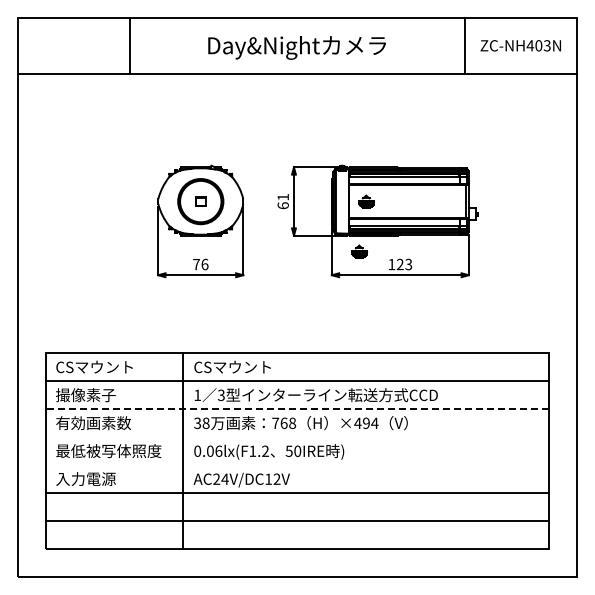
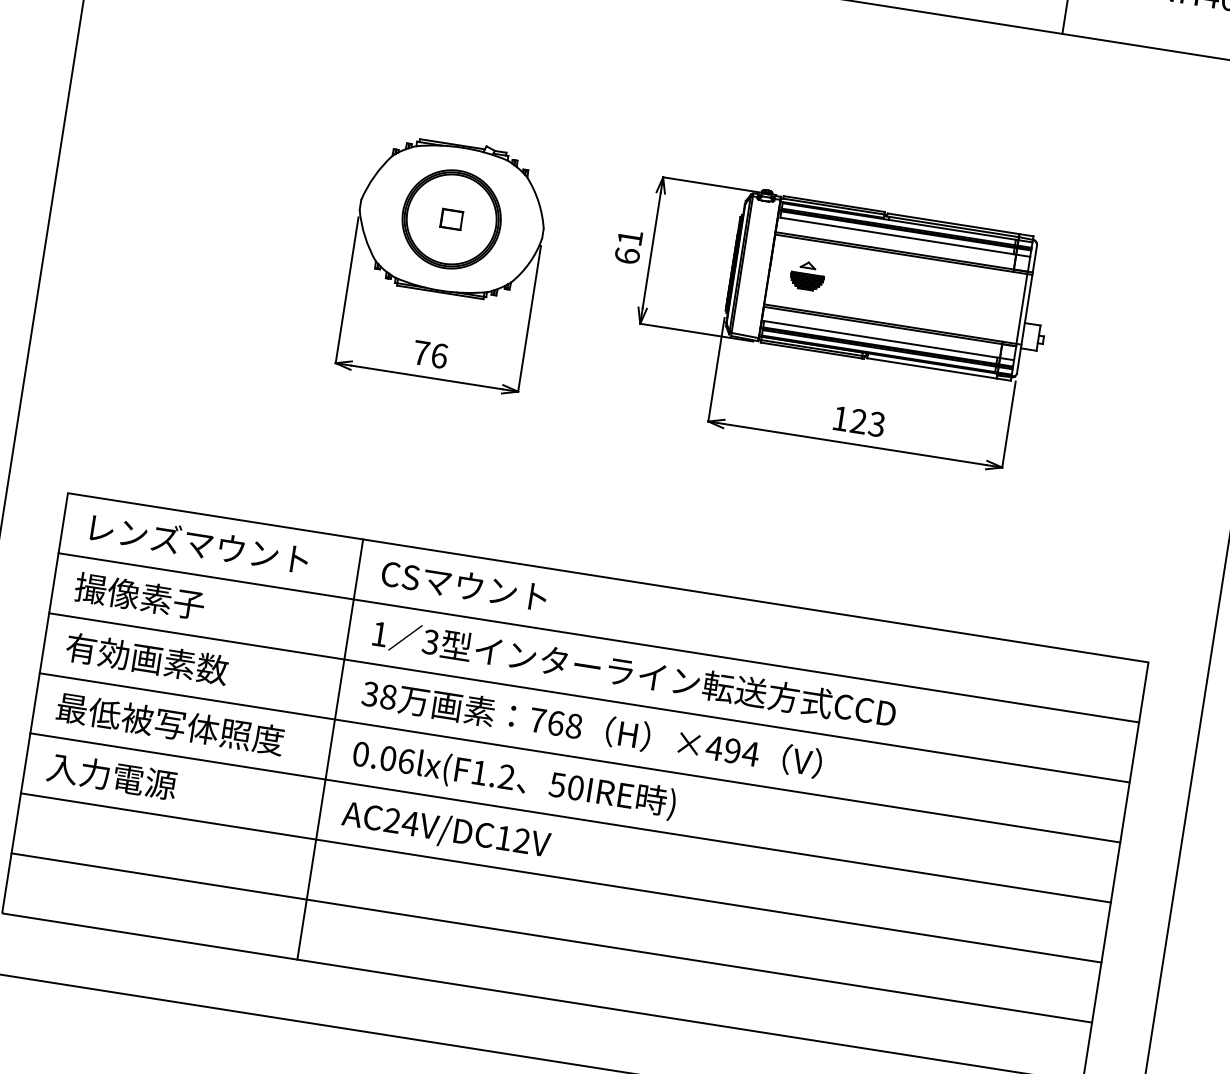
part: (359, 251) -> (775, 379), removed
text: (107, 366) -> (195, 542), CSマウント -> レンズマウント
line: (297, 409) -> (589, 698), dashed -> solid
line: (297, 437) -> (579, 758), added
line: (297, 465) -> (570, 818), added

